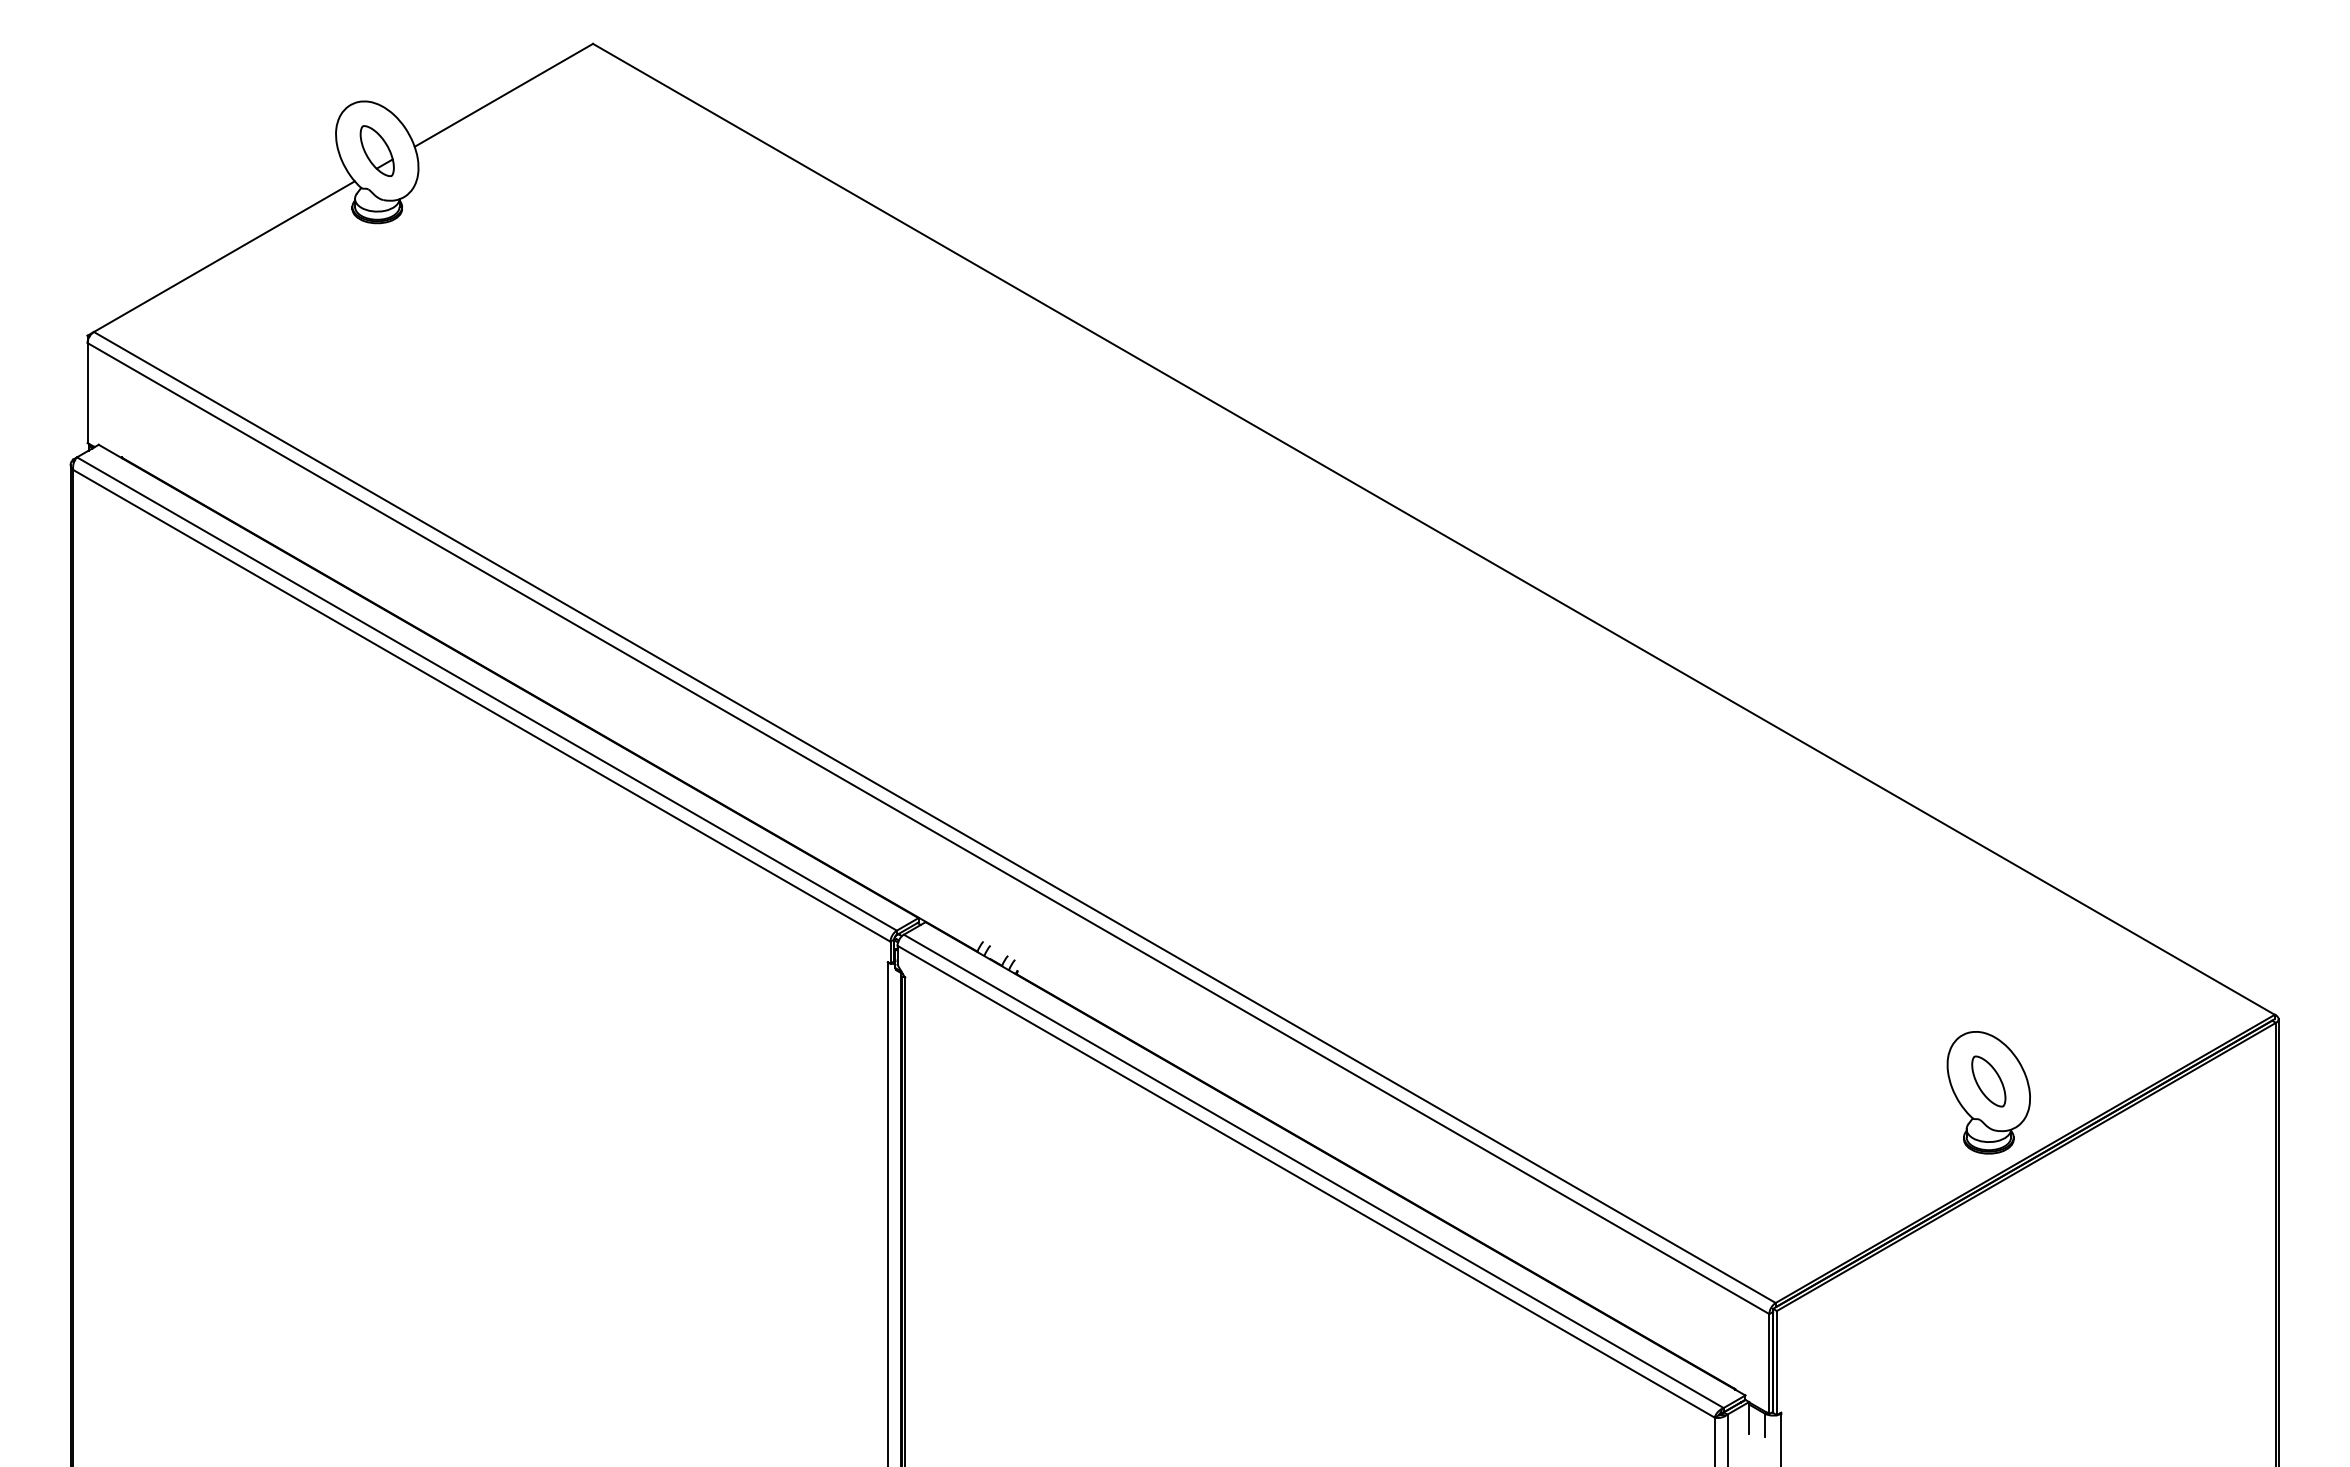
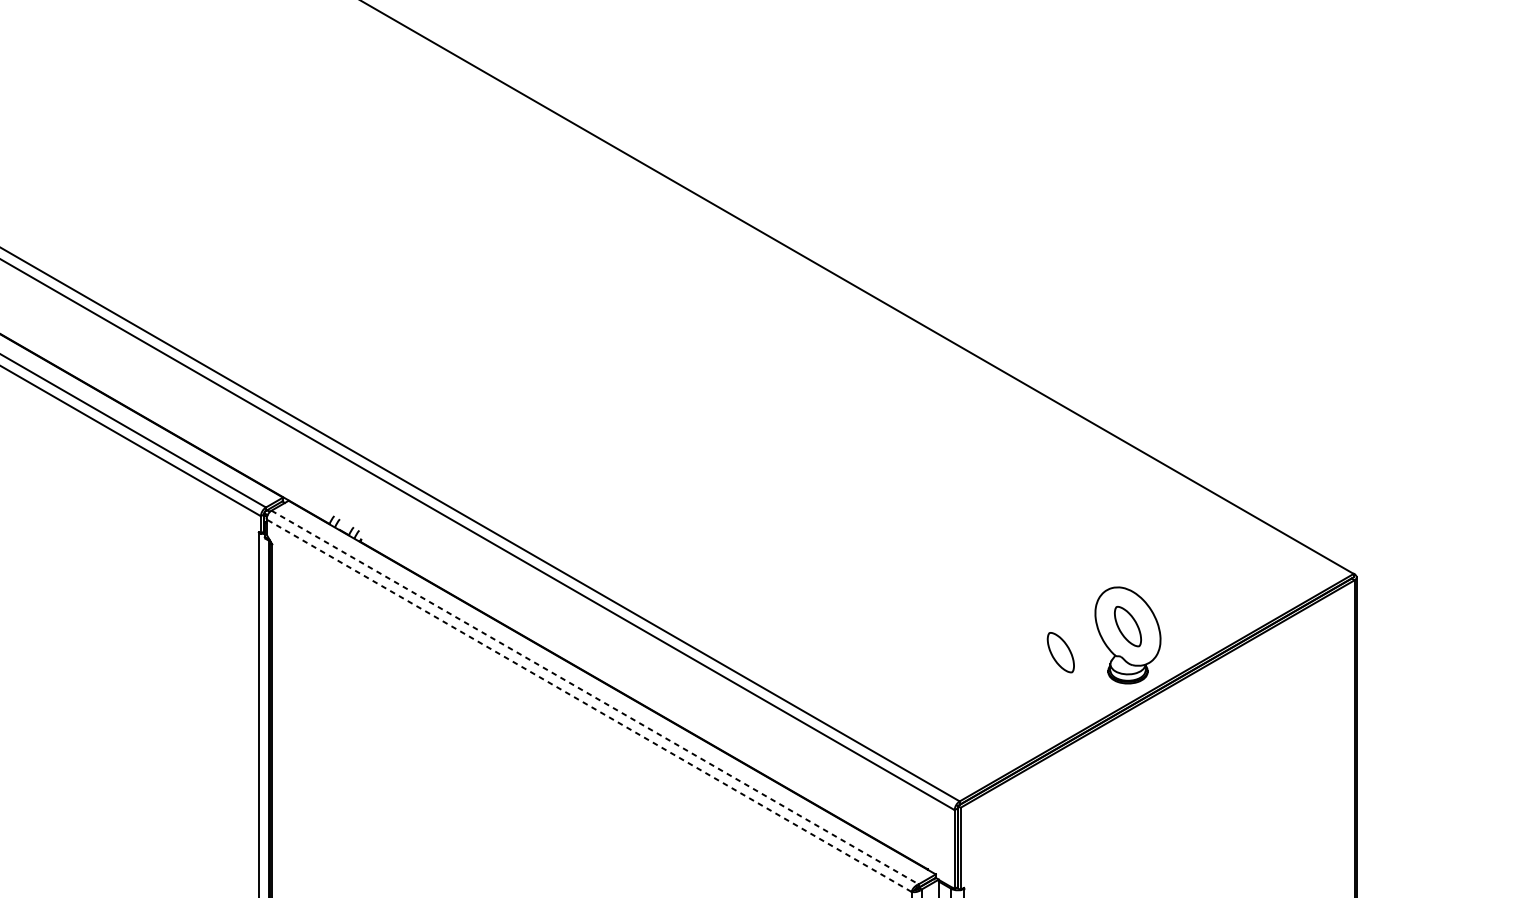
part: (1903, 1114) -> (1060, 652), added
line: (1314, 1171) -> (595, 697), solid -> dashed
line: (1306, 1181) -> (589, 705), solid -> dashed

